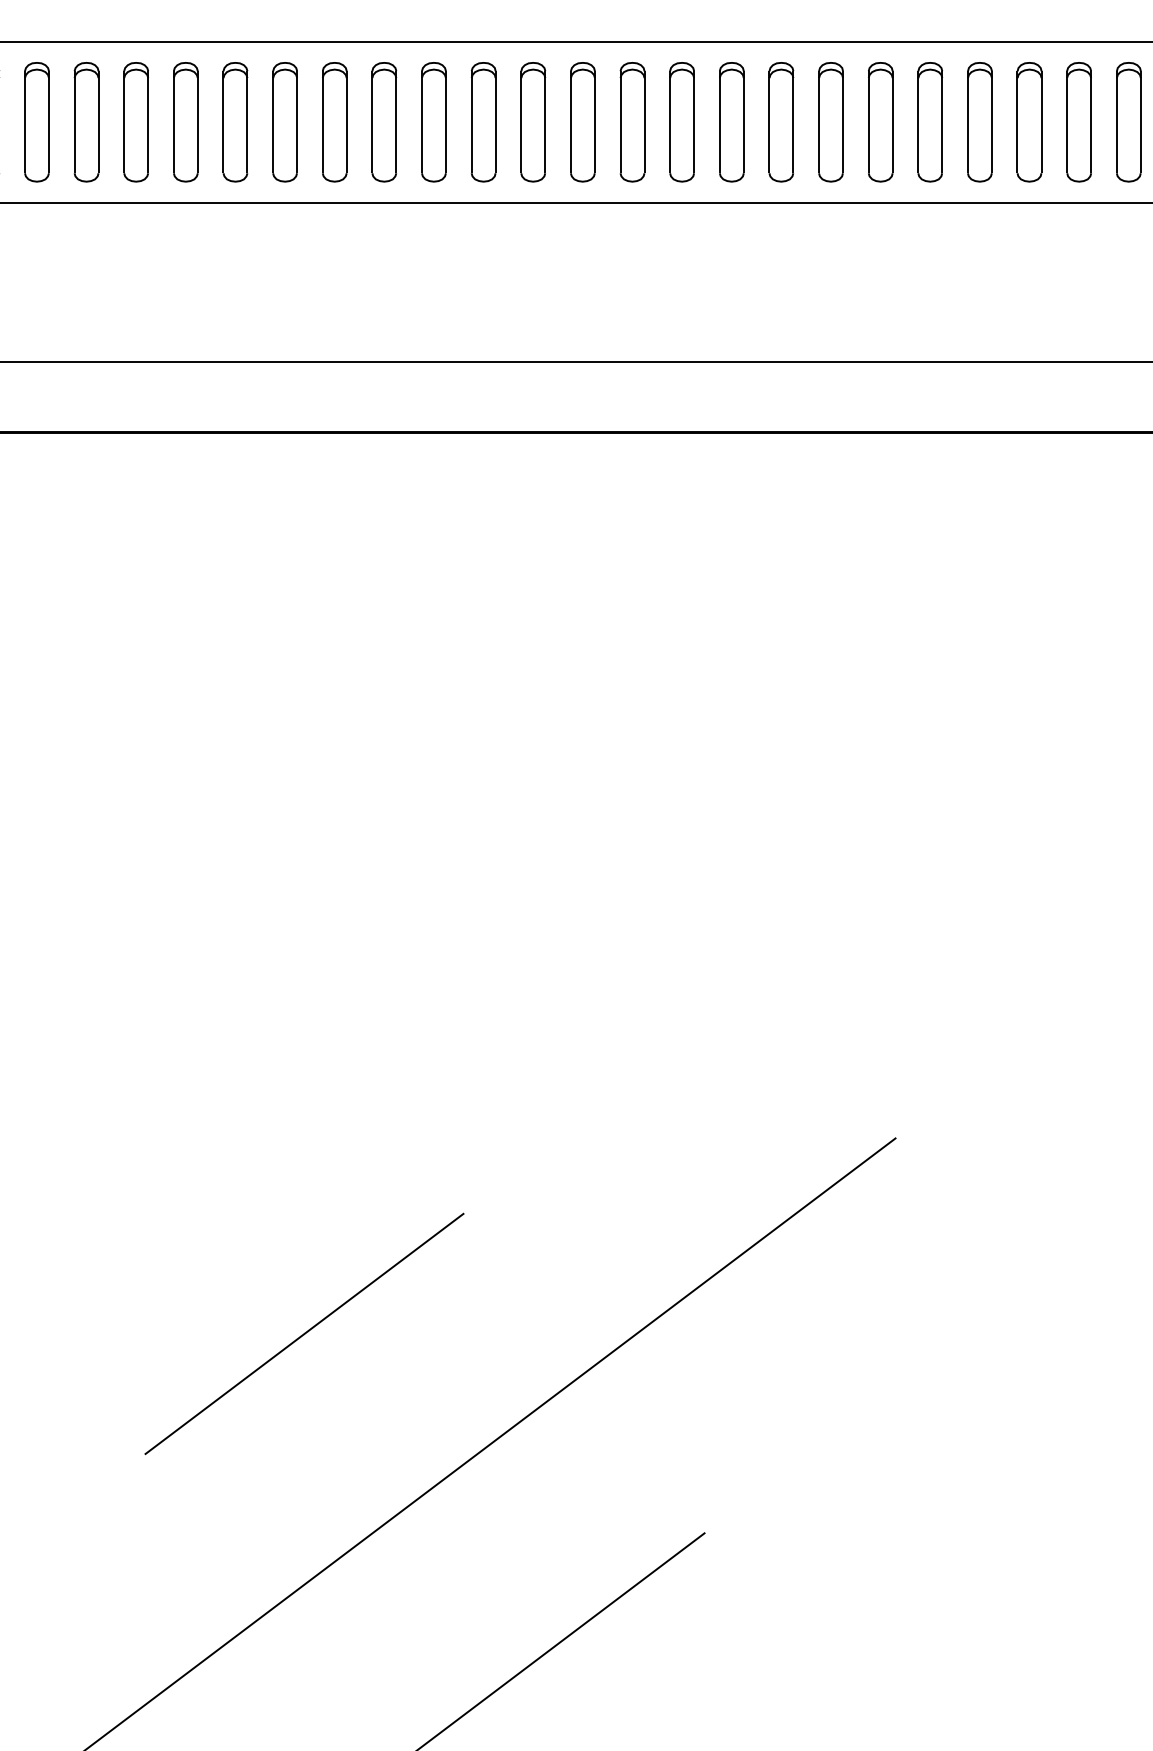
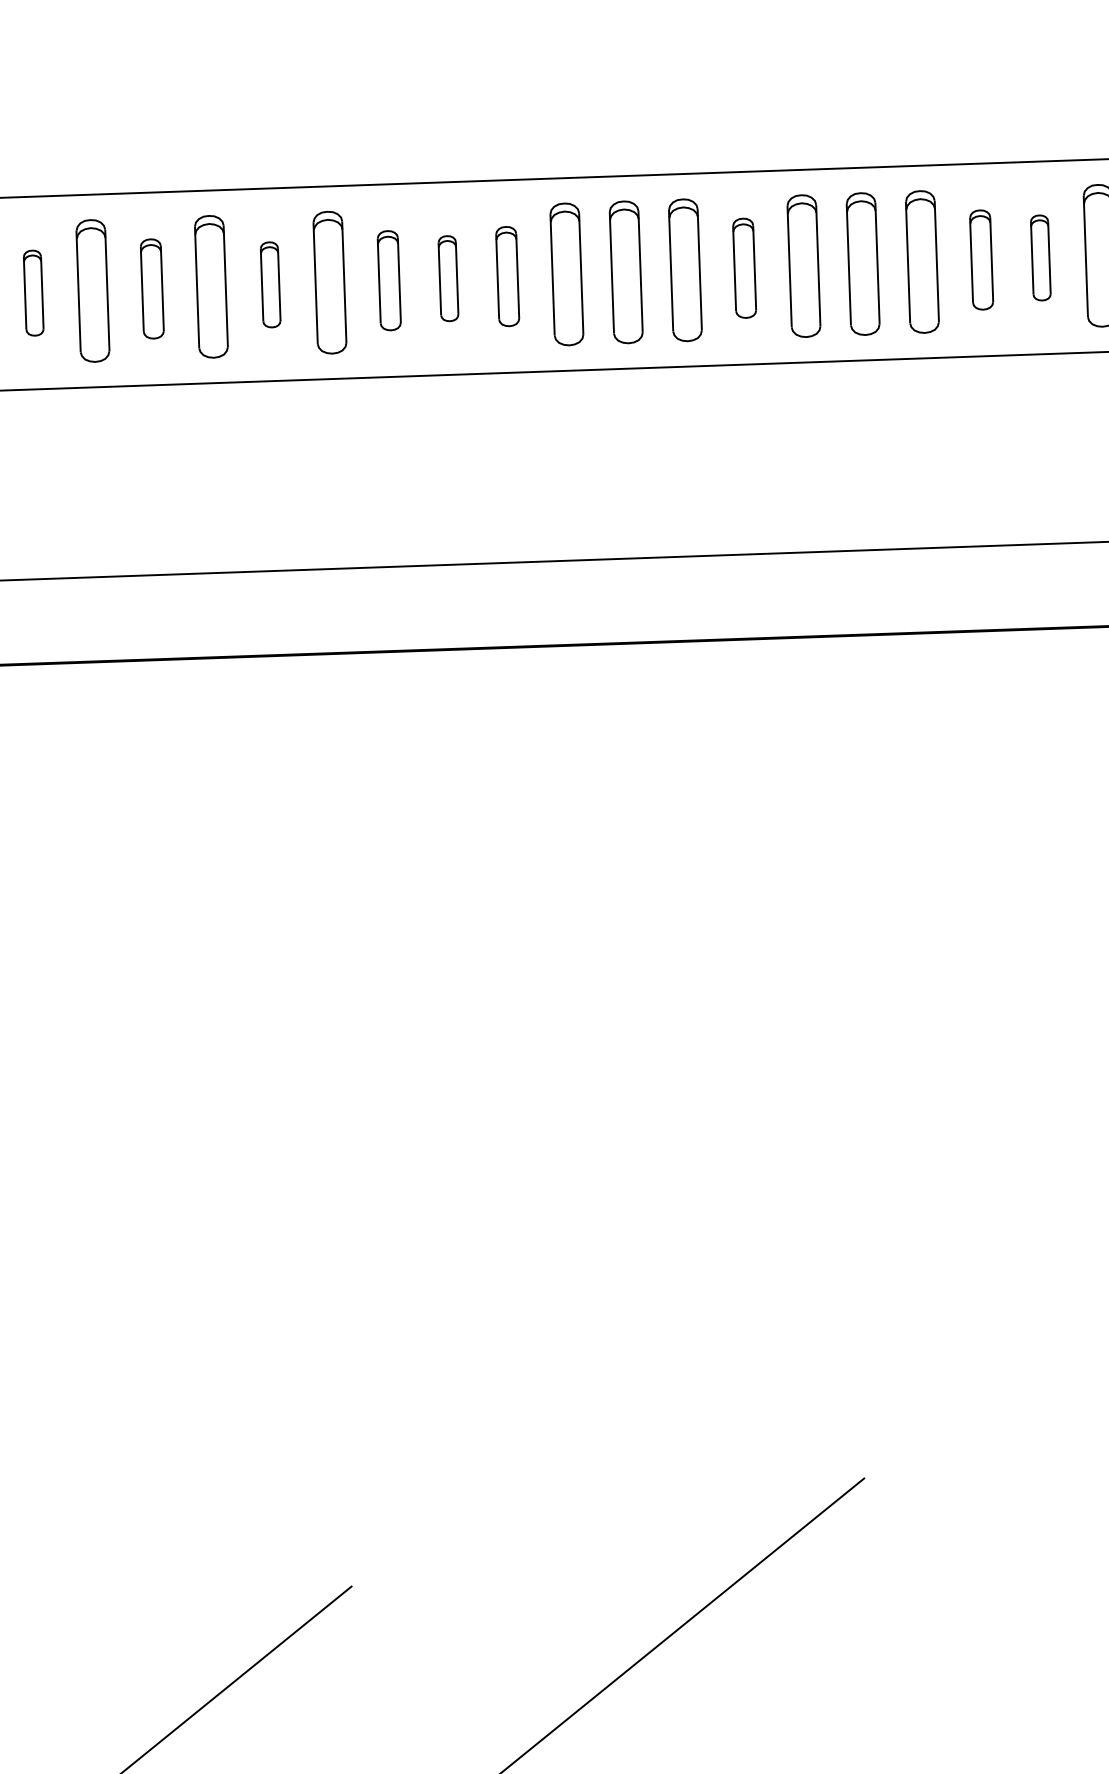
part: (235, 122) -> (33, 293), size x0.6
part: (334, 122) -> (151, 289), size x0.7
part: (433, 122) -> (270, 285), size x0.6
part: (533, 122) -> (389, 280), size x0.7
part: (582, 122) -> (447, 278), size x0.6
part: (632, 122) -> (507, 276), size x0.7
part: (830, 122) -> (744, 268), size x0.7
part: (1029, 122) -> (981, 260), size x0.7
part: (1078, 122) -> (1040, 258), size x0.6

